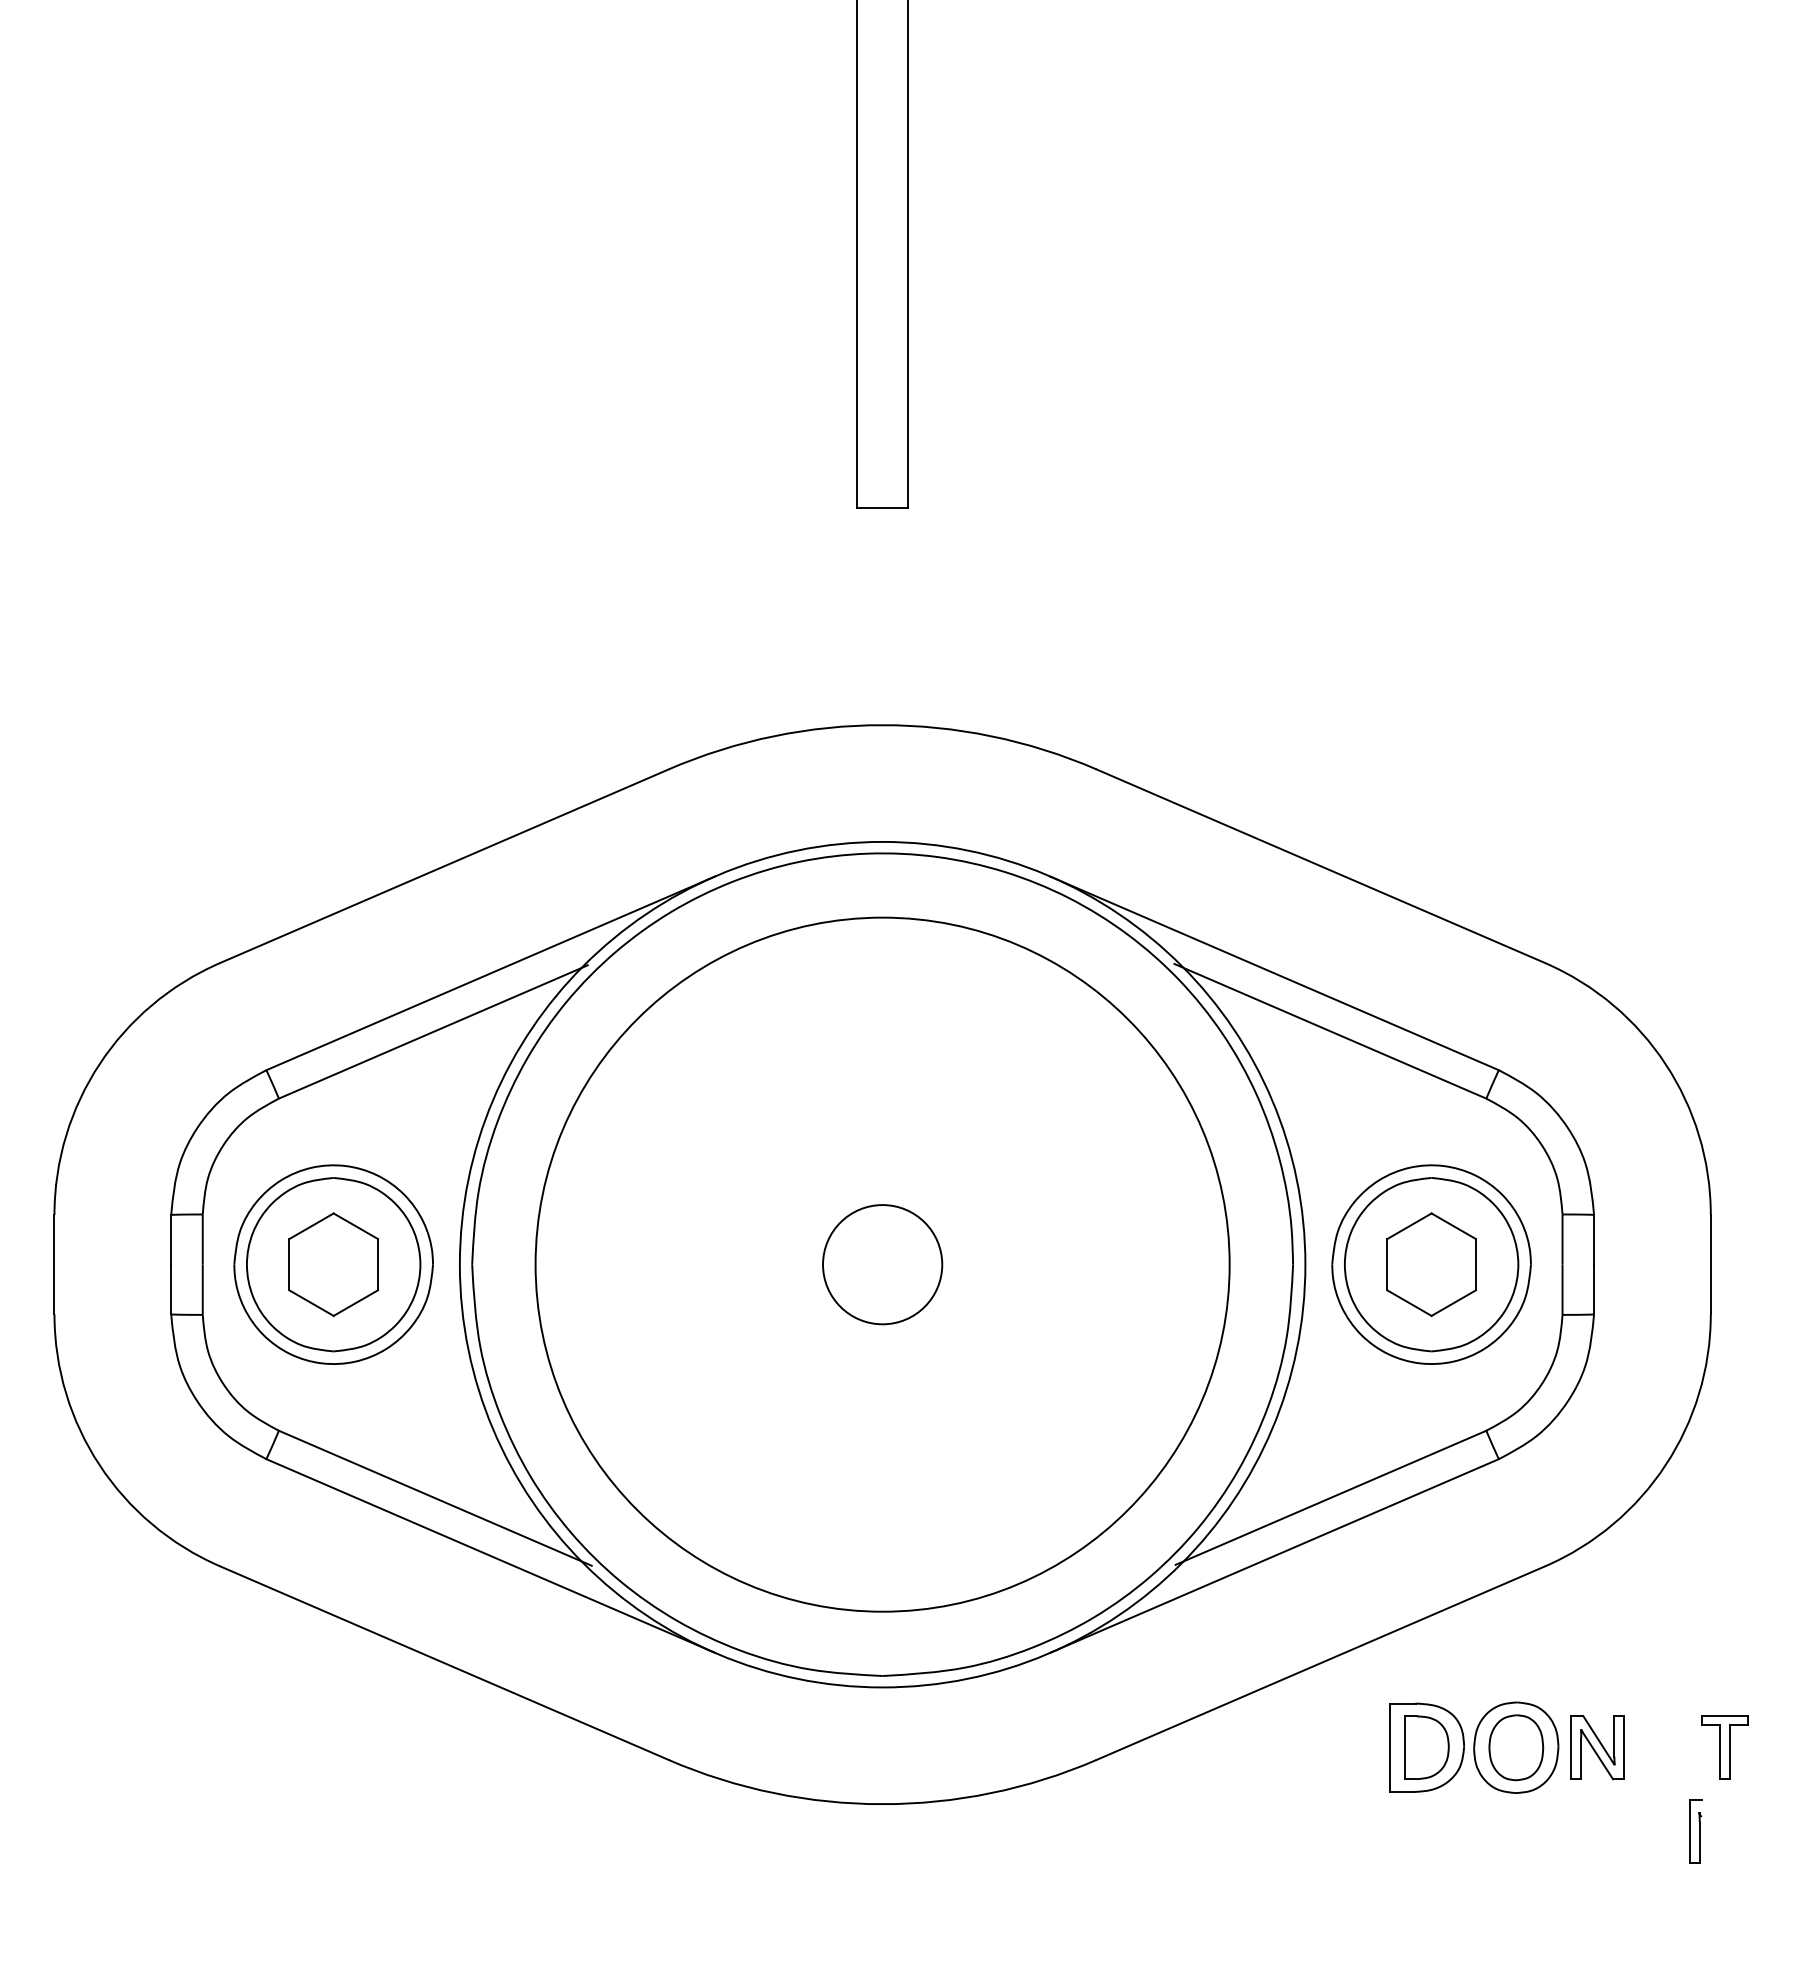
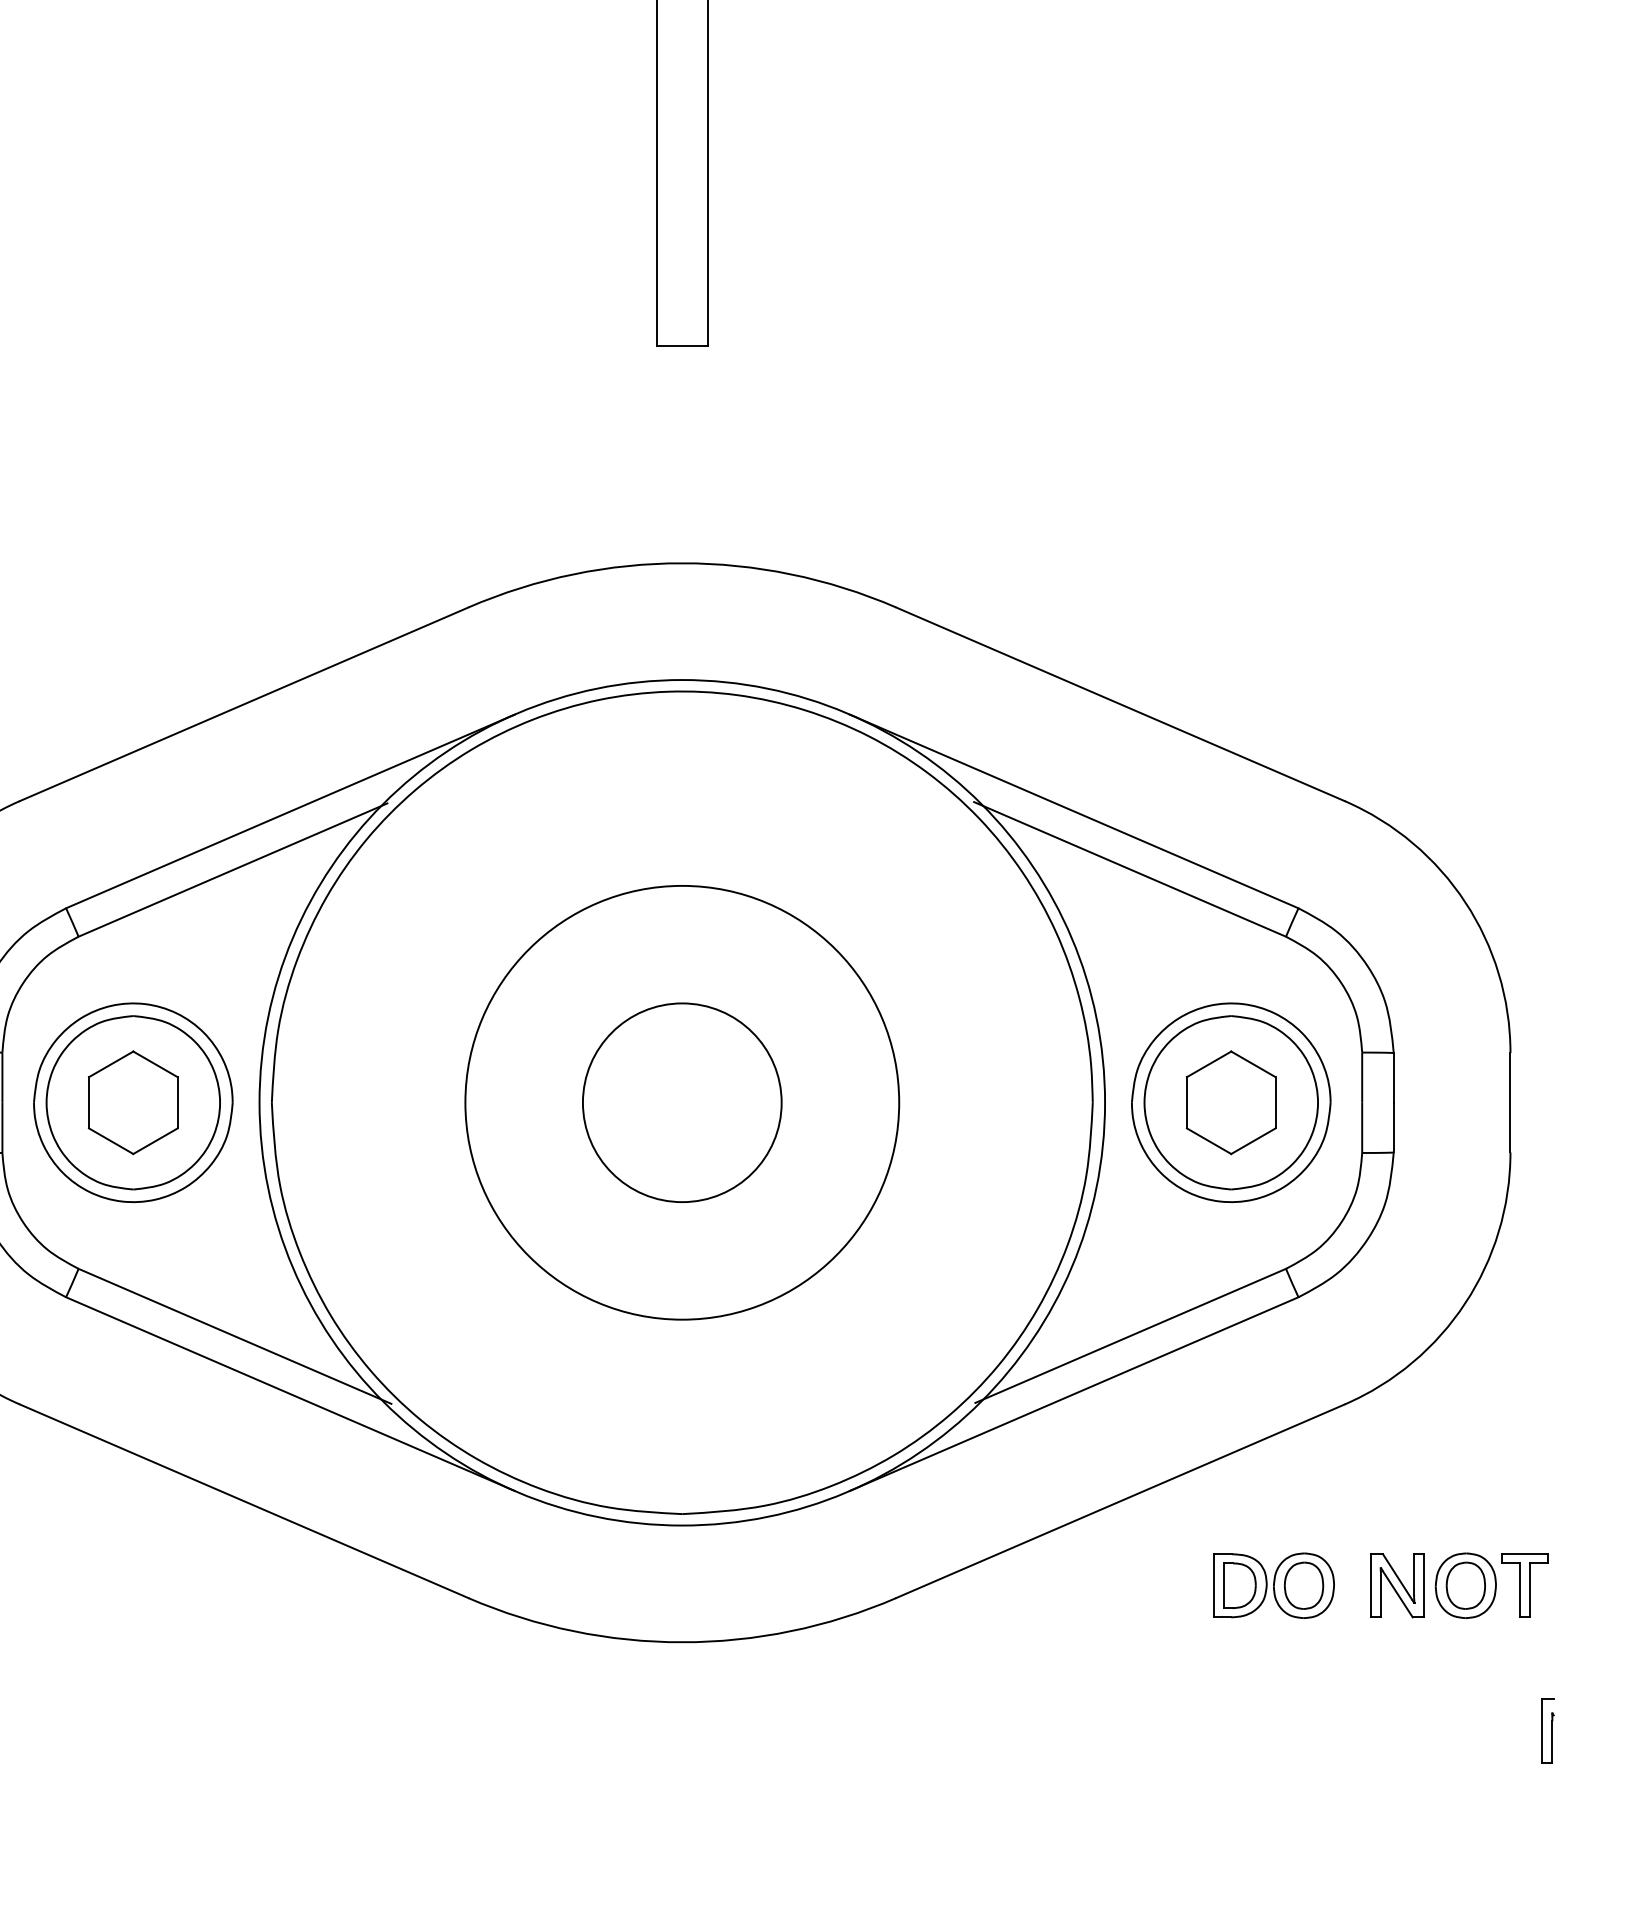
circle: (882, 1264) -> (682, 1102), size x0.62
circle: (882, 1264) -> (682, 1102), size x1.67
part: (1474, 1747) -> (1274, 1585), size x0.71
part: (1666, 1747) -> (1466, 1585), added
part: (1695, 1831) -> (1548, 1730), moved

